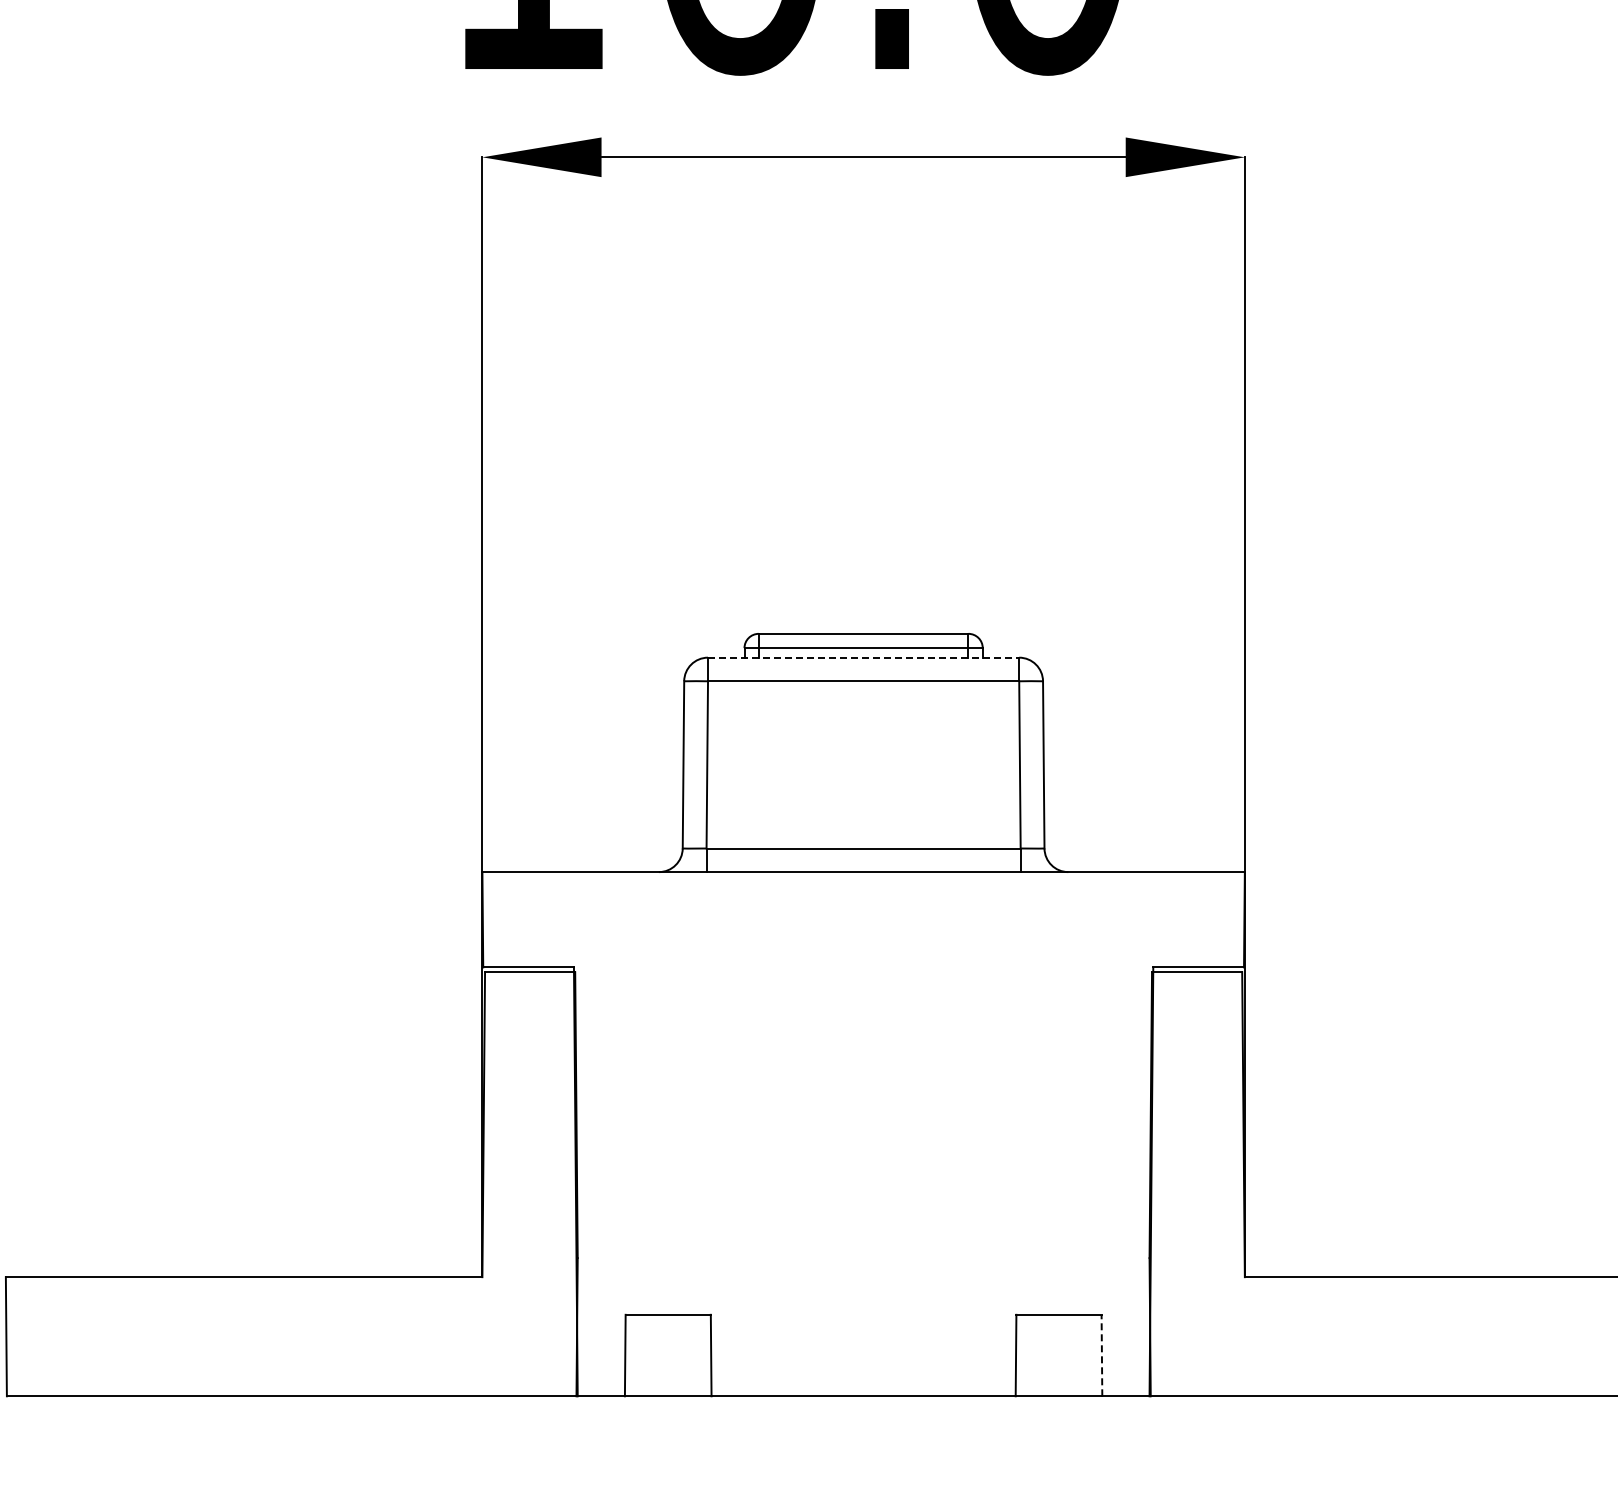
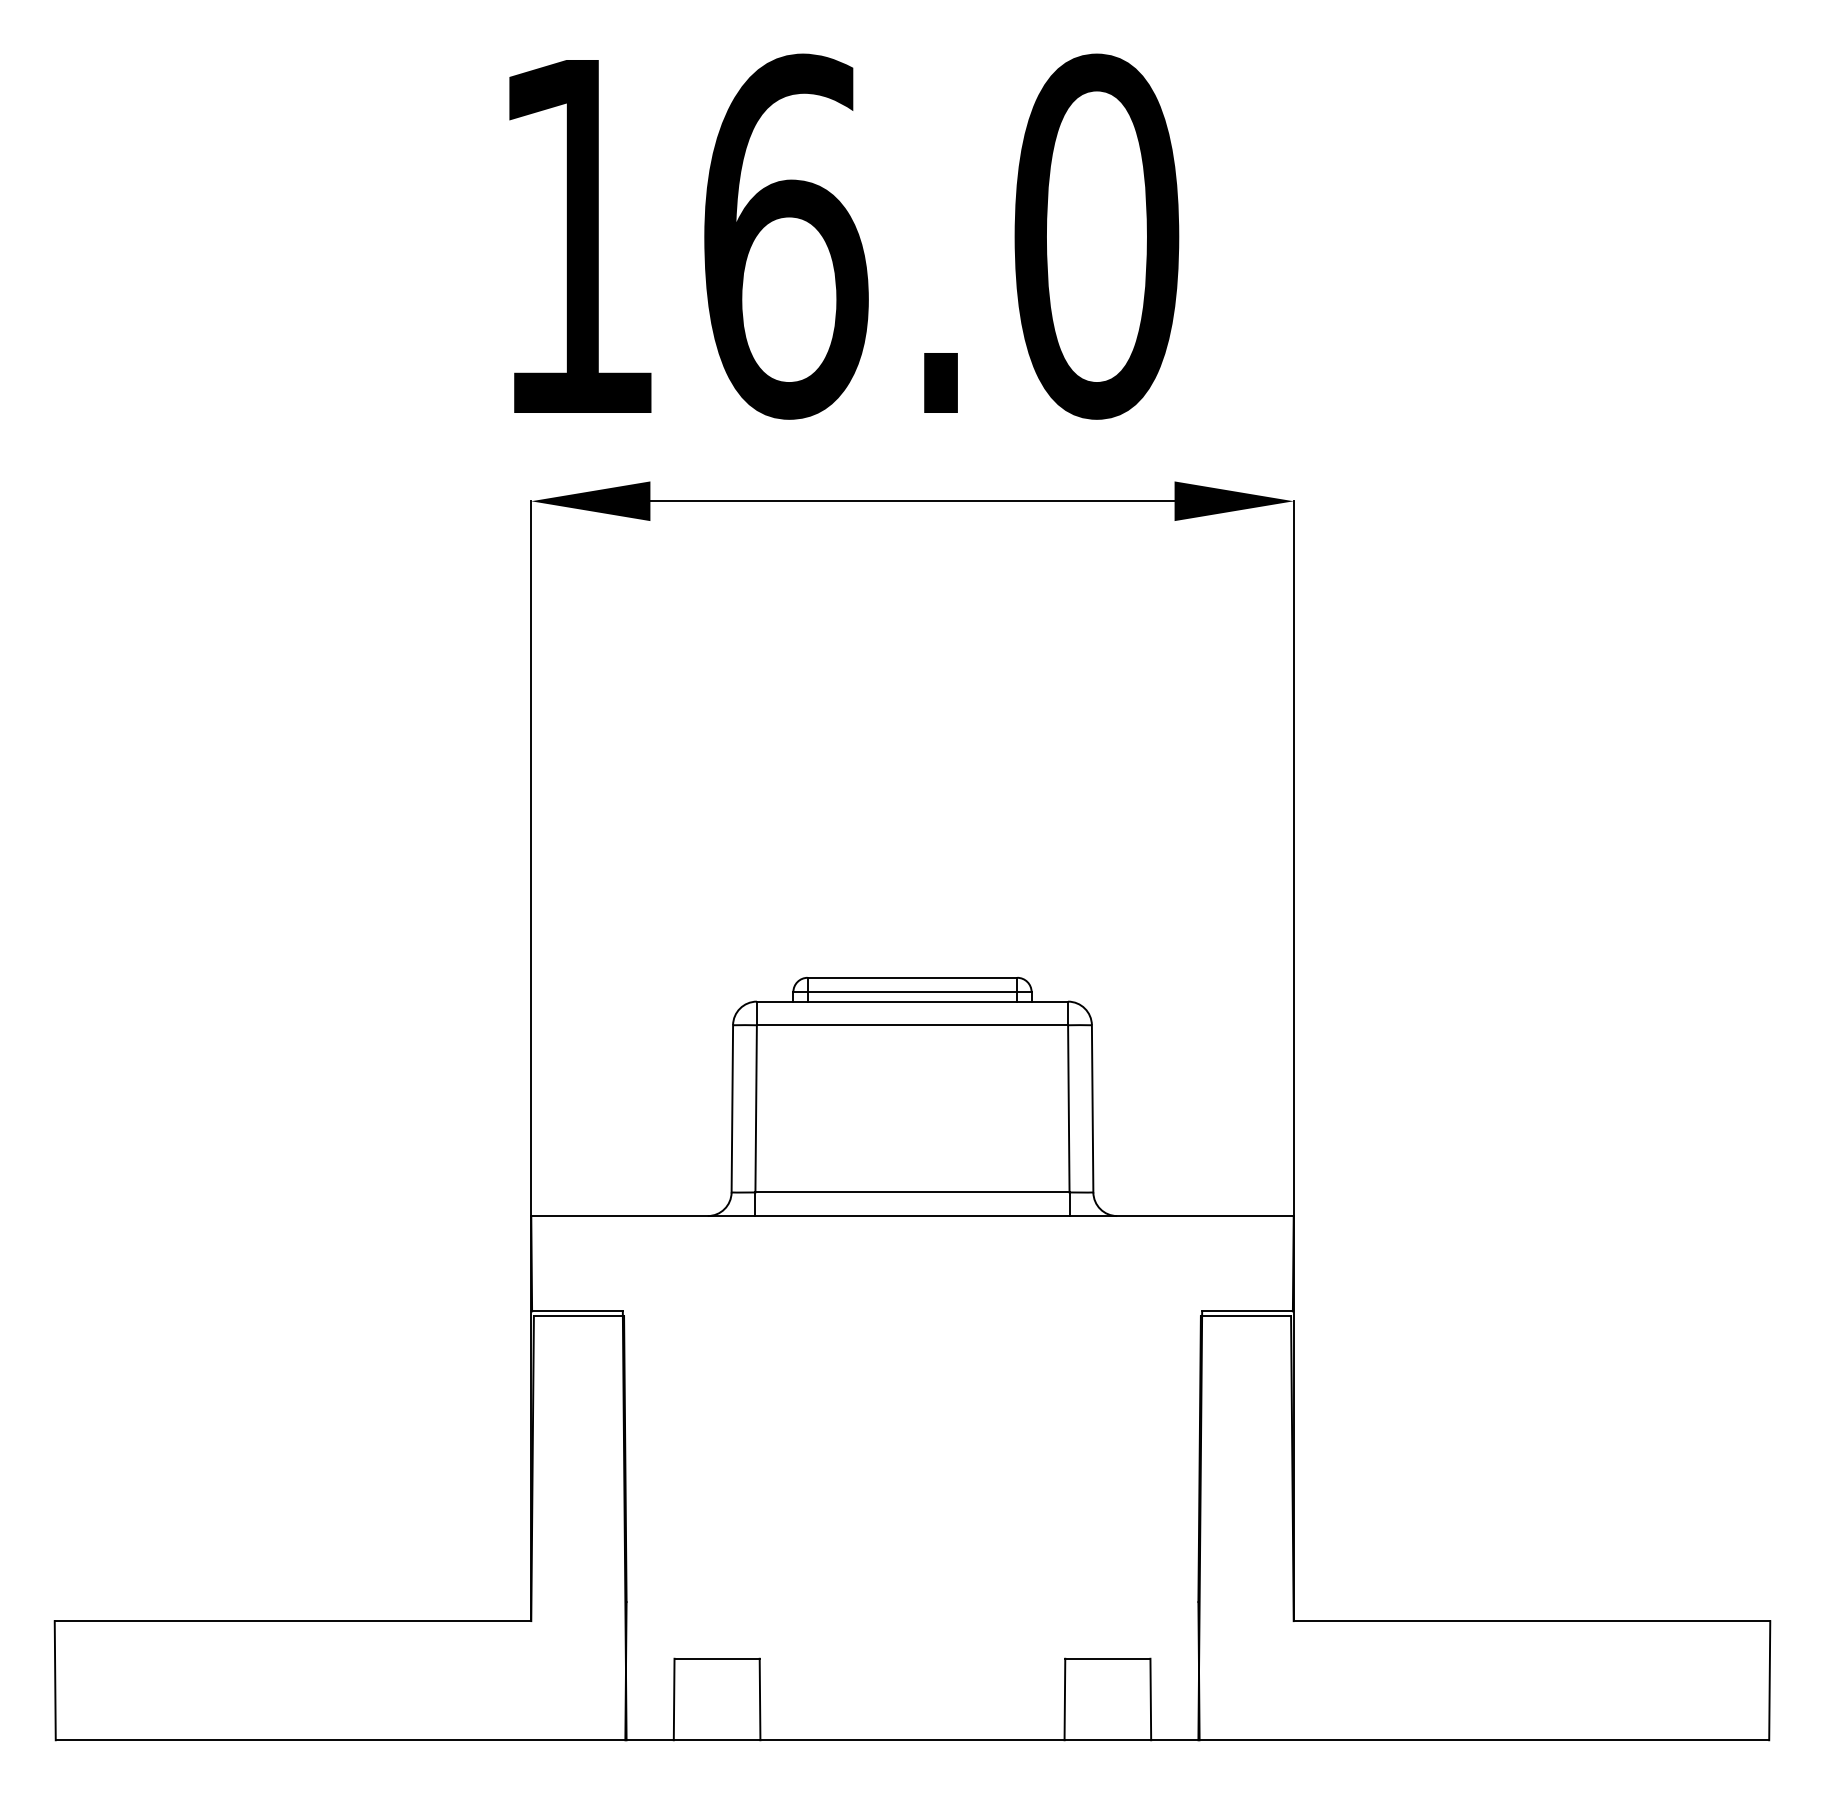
line: (863, 657) -> (912, 1001), dashed -> solid
line: (1101, 1355) -> (1150, 1699), dashed -> solid

